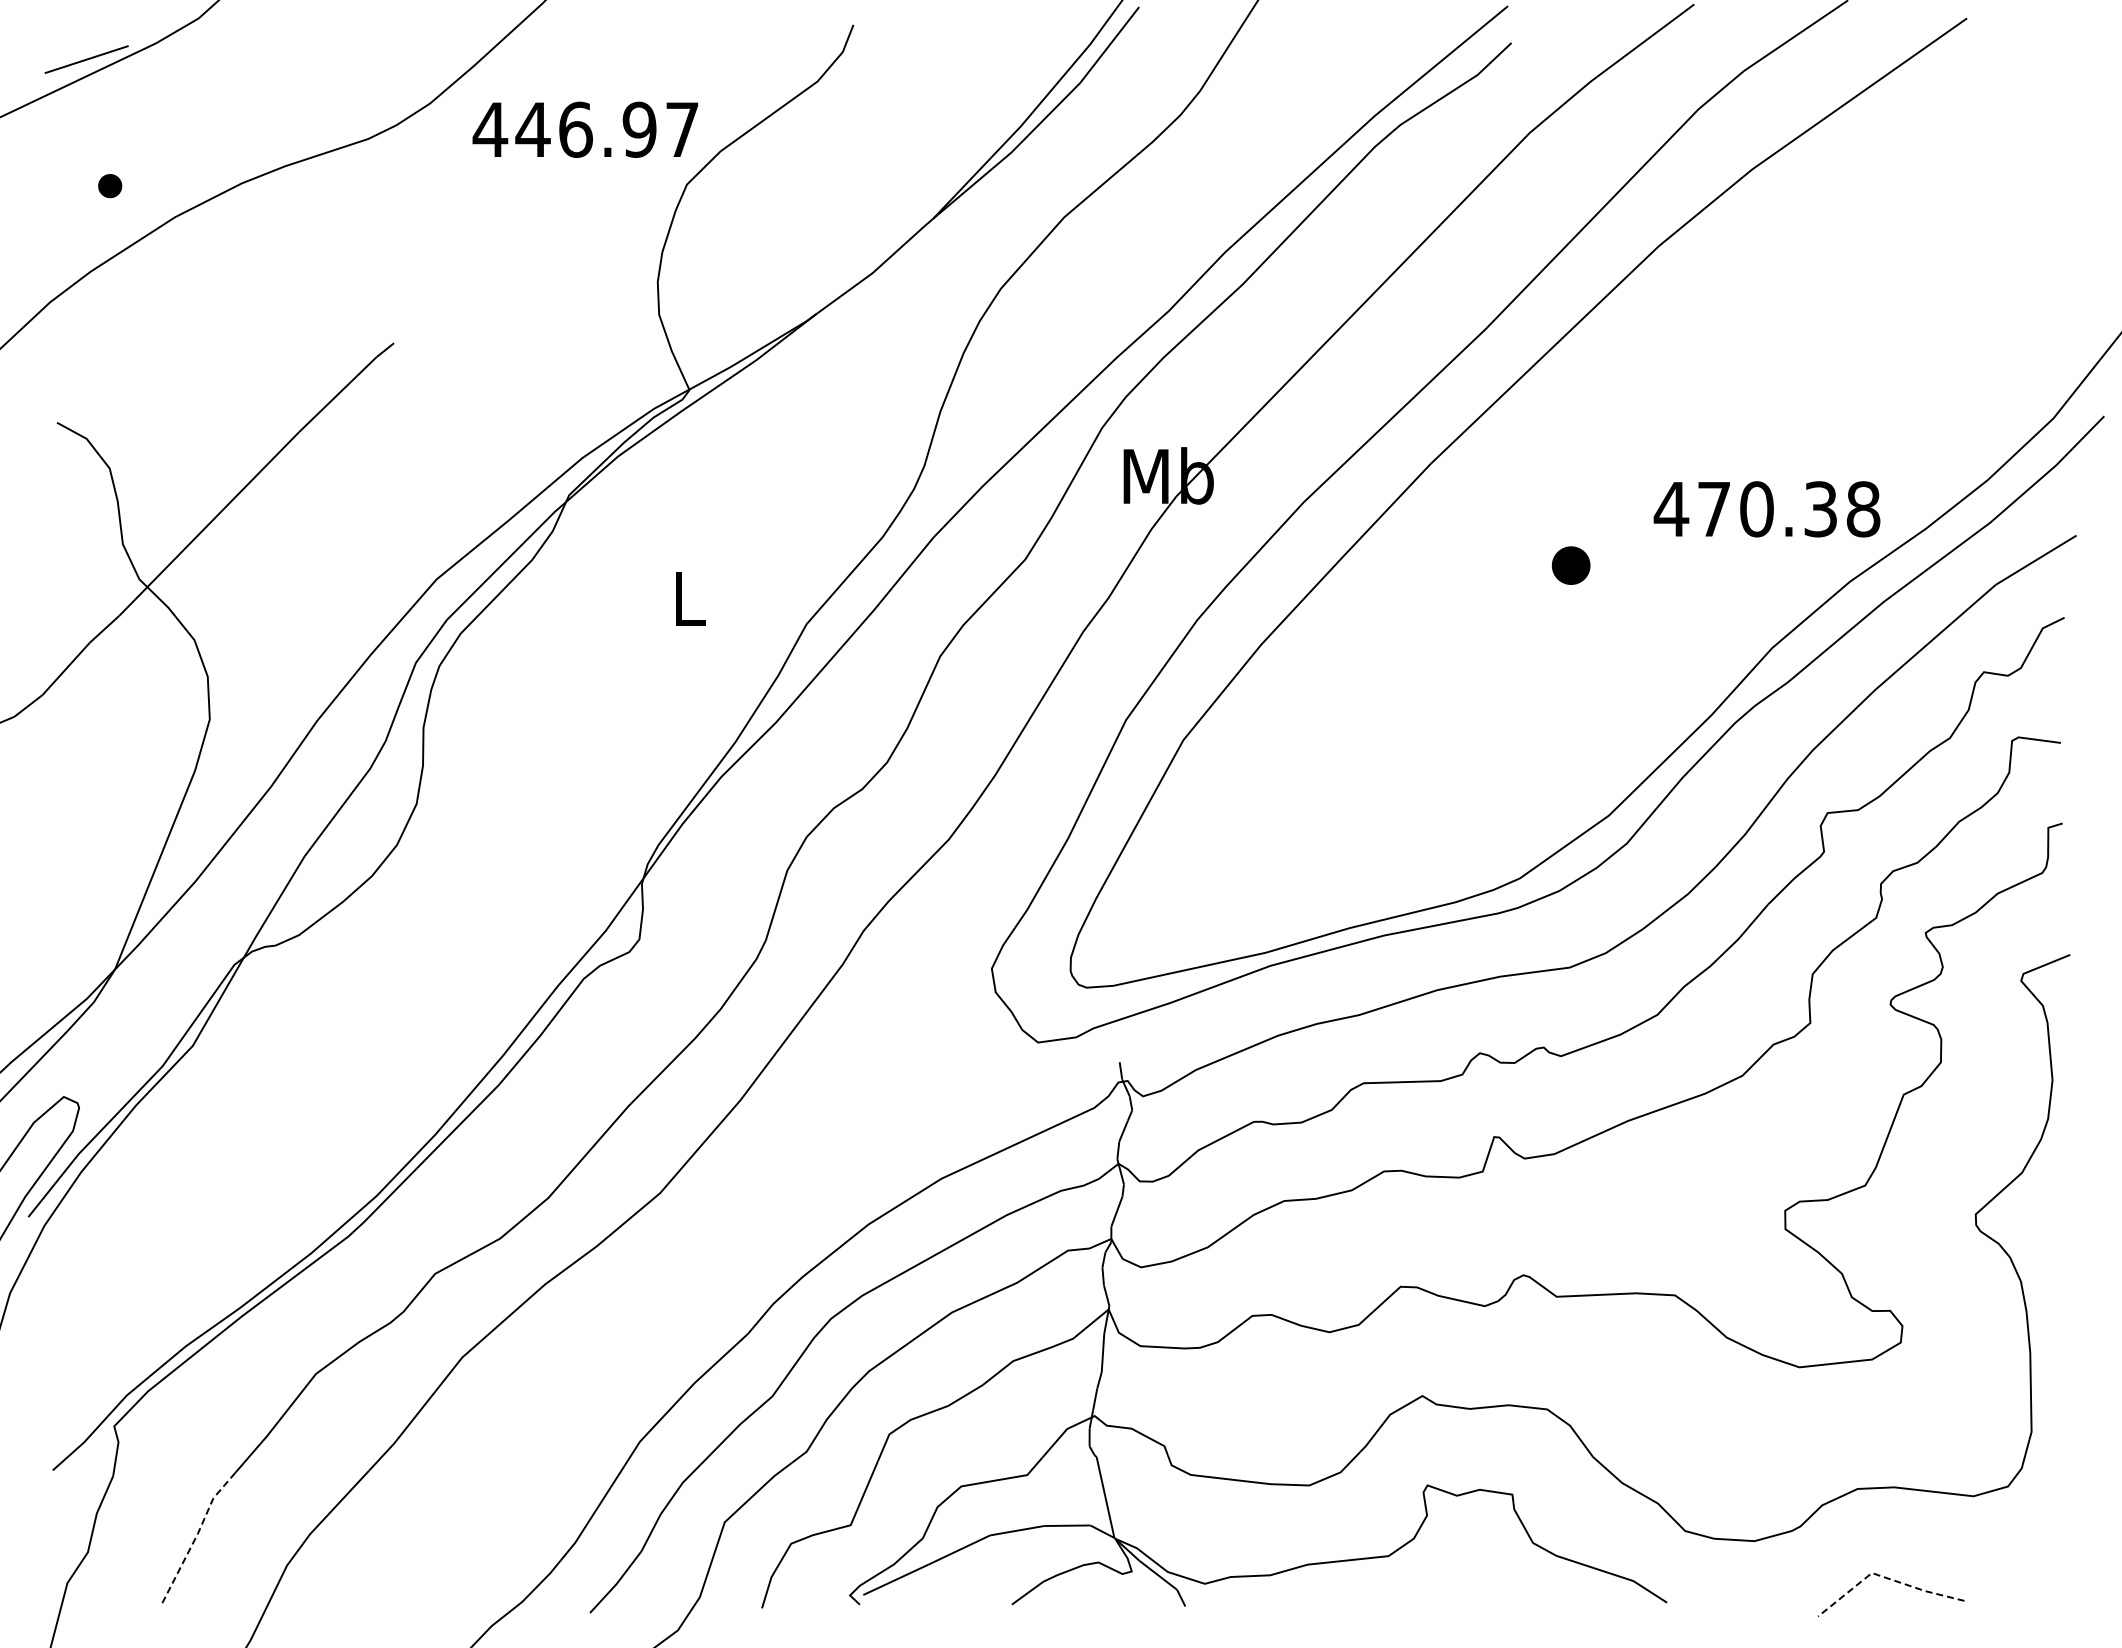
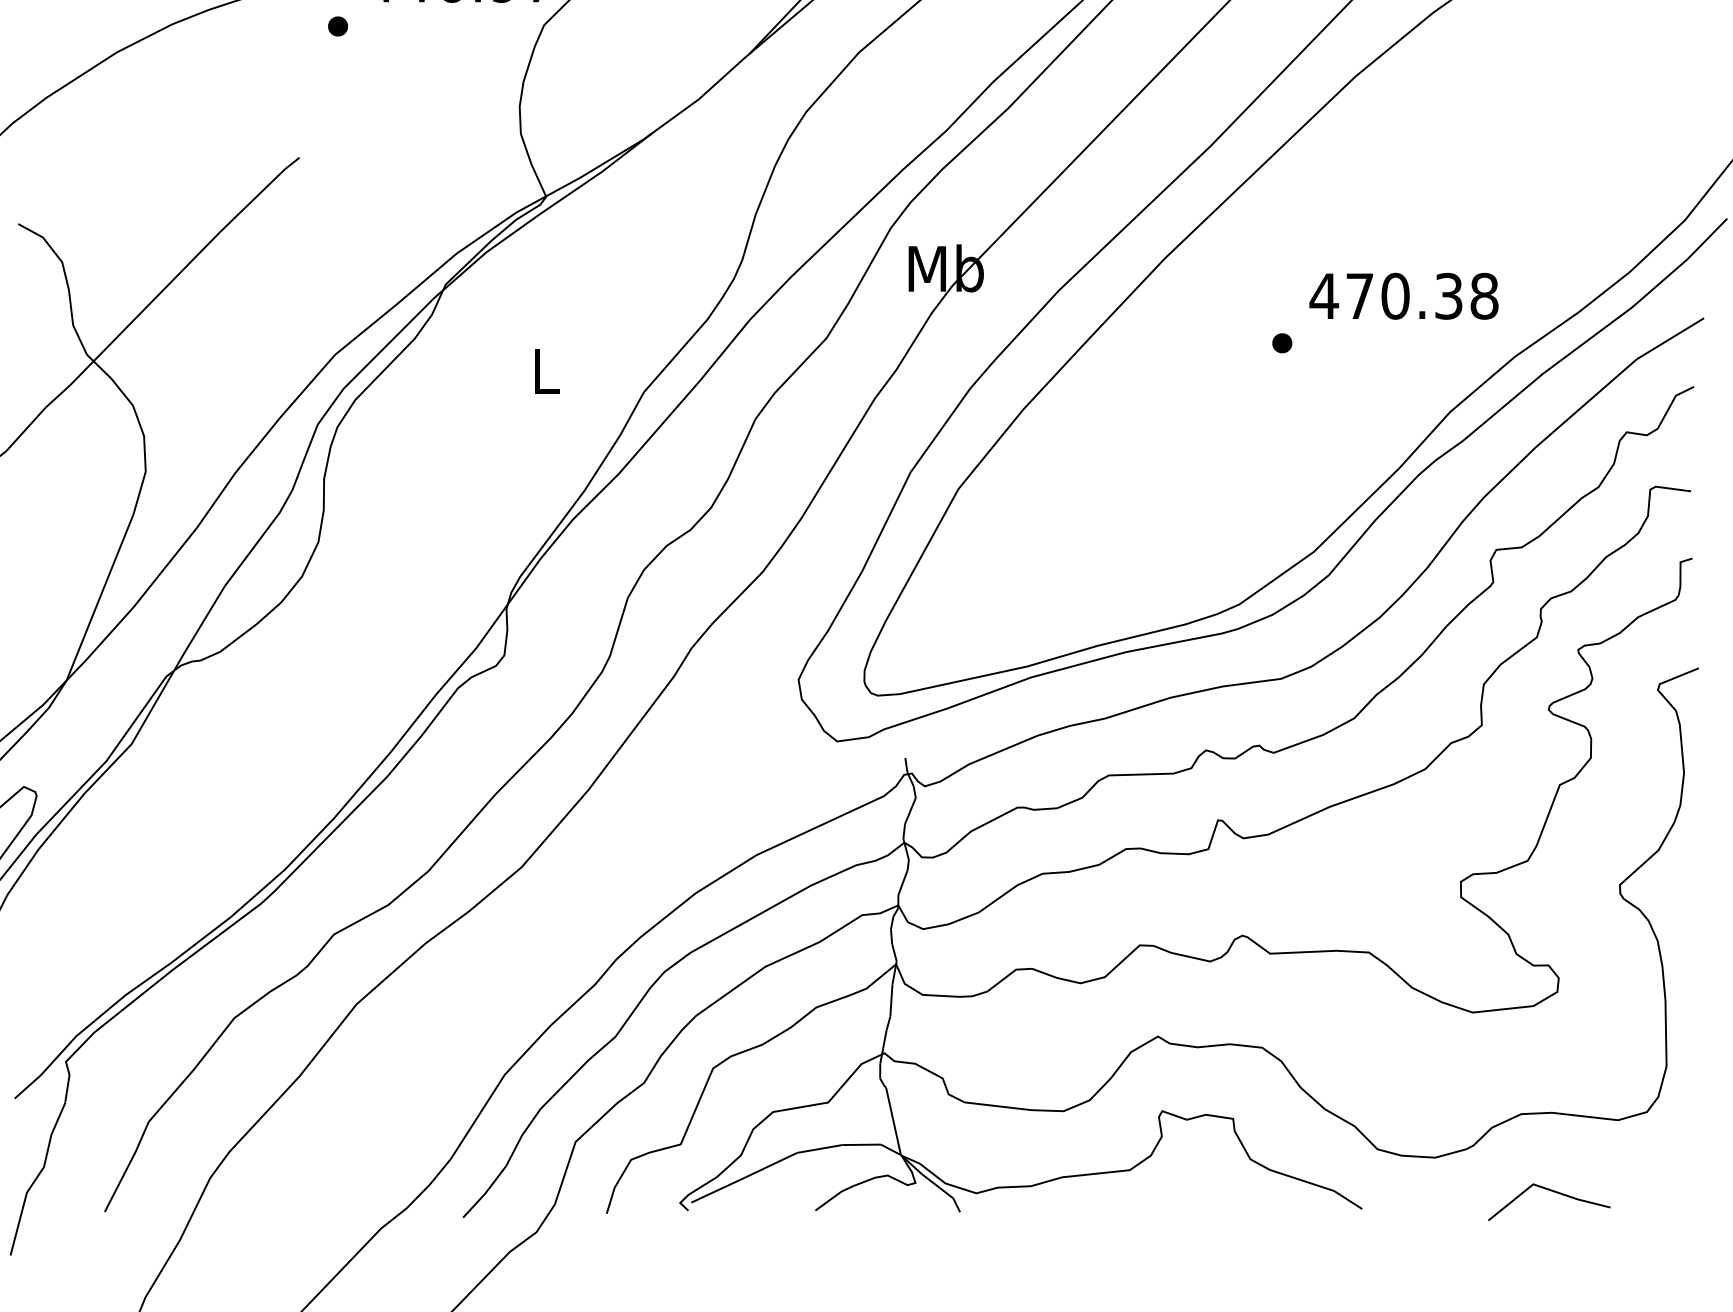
part: (110, 186) -> (338, 26), moved
text: (1766, 509) -> (1403, 296), moved
part: (1571, 565) -> (1282, 343), size x0.62
line: (196, 1537) -> (134, 1154), dashed -> solid
line: (1885, 1577) -> (1544, 1188), dashed -> solid

